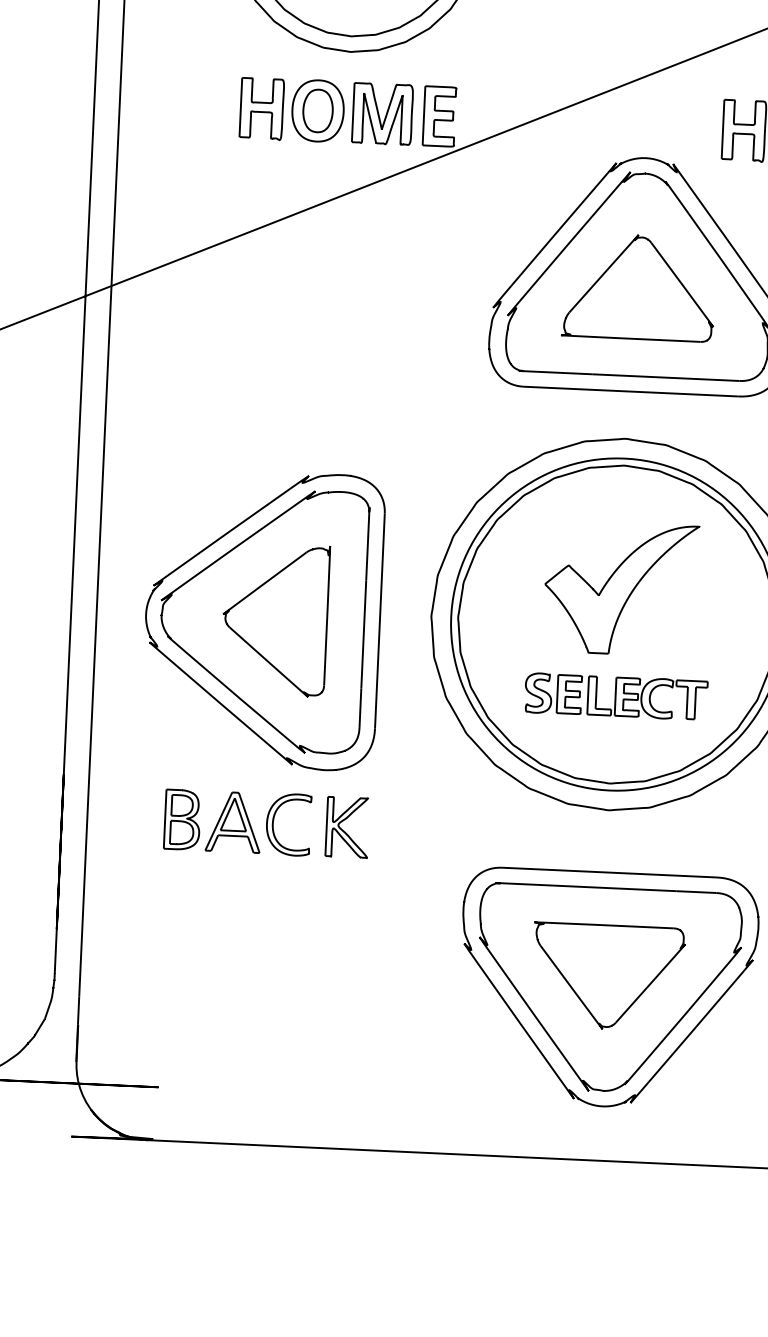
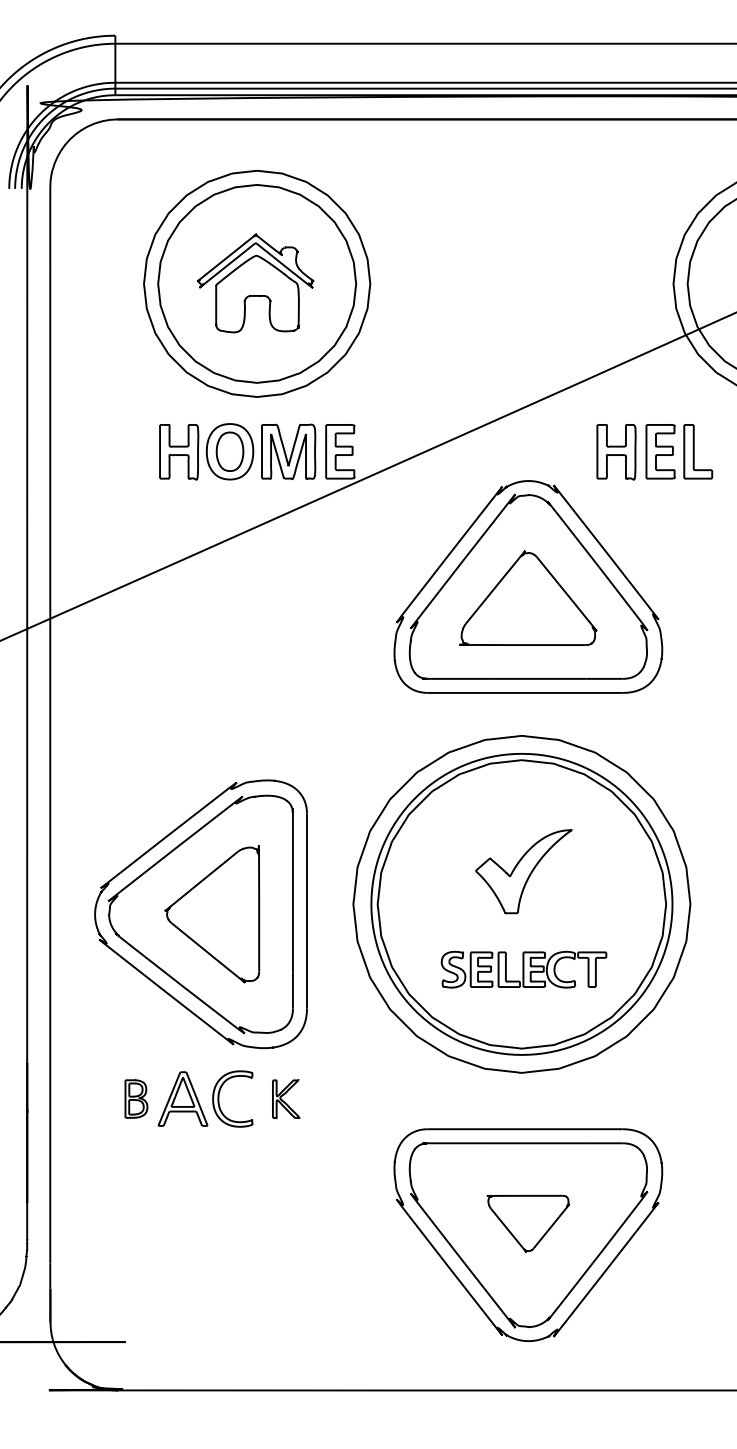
part: (620, 588) -> (523, 871), size x0.7
part: (182, 819) -> (136, 1098), size x0.7
part: (346, 827) -> (285, 1099), size x0.7
part: (608, 976) -> (528, 1223), size x0.6

